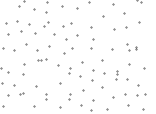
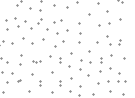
part: (131, 47) -> (113, 40), size x1.67
part: (42, 59) -> (36, 61), moved
part: (116, 74) -> (100, 64), size x1.67

